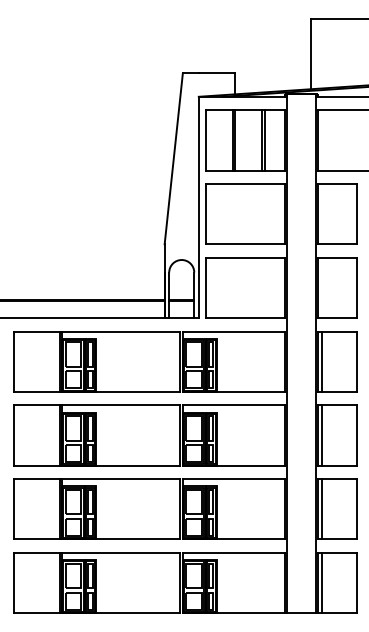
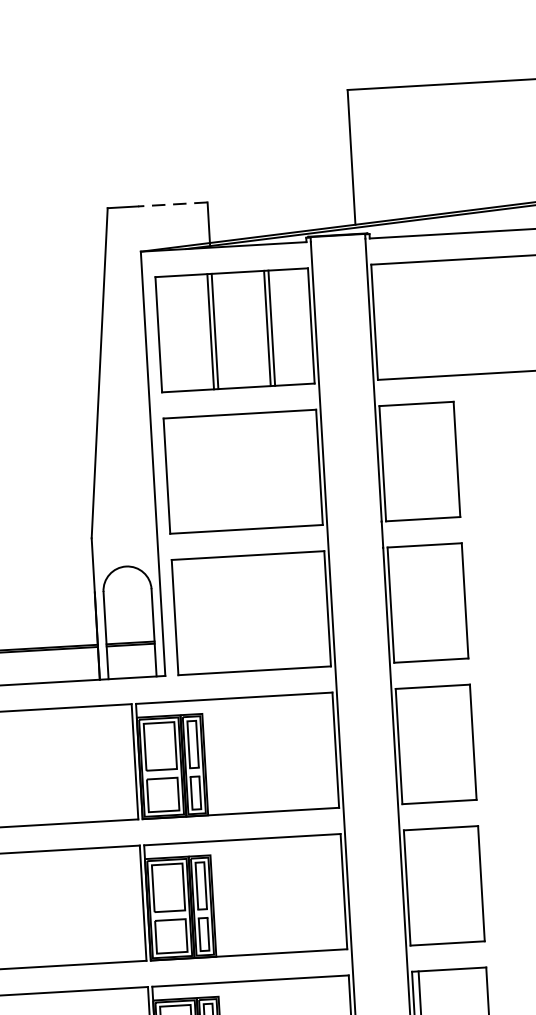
line: (216, 73) -> (172, 205), solid -> dashed
line: (321, 361) -> (405, 745), removed
line: (321, 435) -> (413, 887), removed

